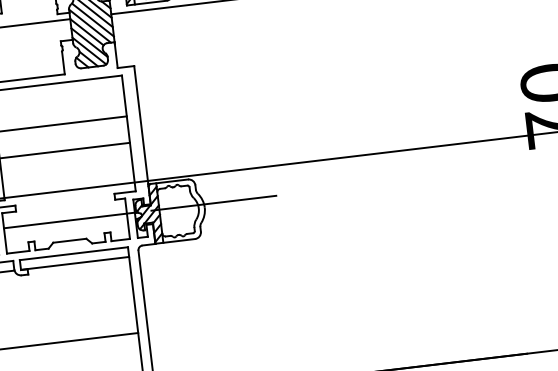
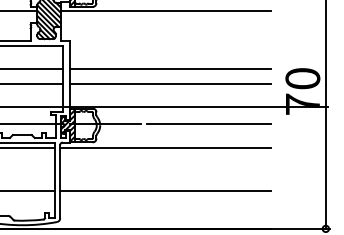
line: (316, 94) -> (170, 69), added
line: (319, 120) -> (170, 84), added
line: (396, 181) -> (209, 123), added
line: (324, 234) -> (165, 148), added
line: (333, 310) -> (165, 191), added

